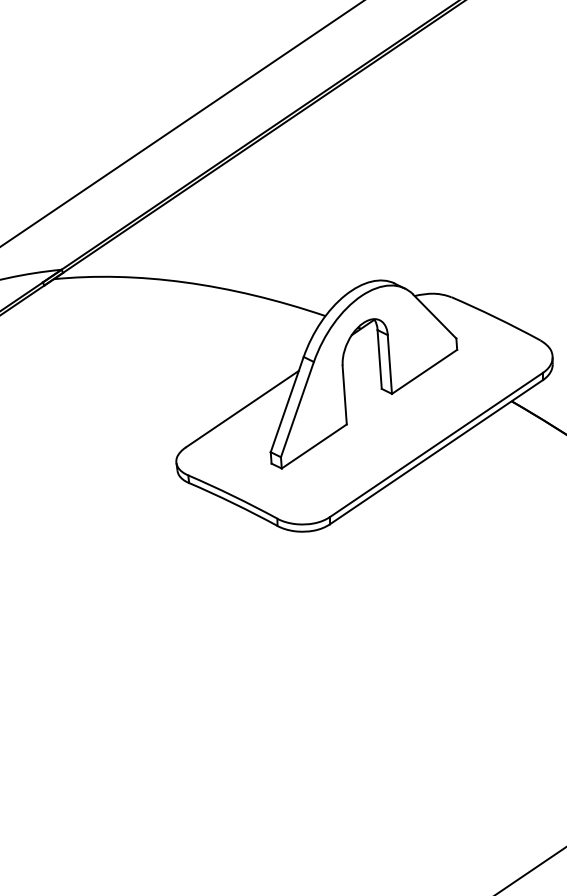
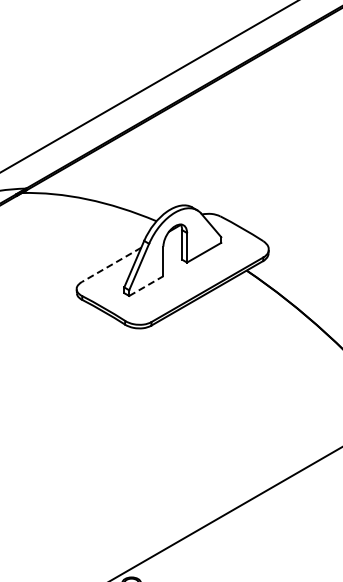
line: (242, 410) -> (111, 265), solid -> dashed
line: (314, 447) -> (146, 286), solid -> dashed

